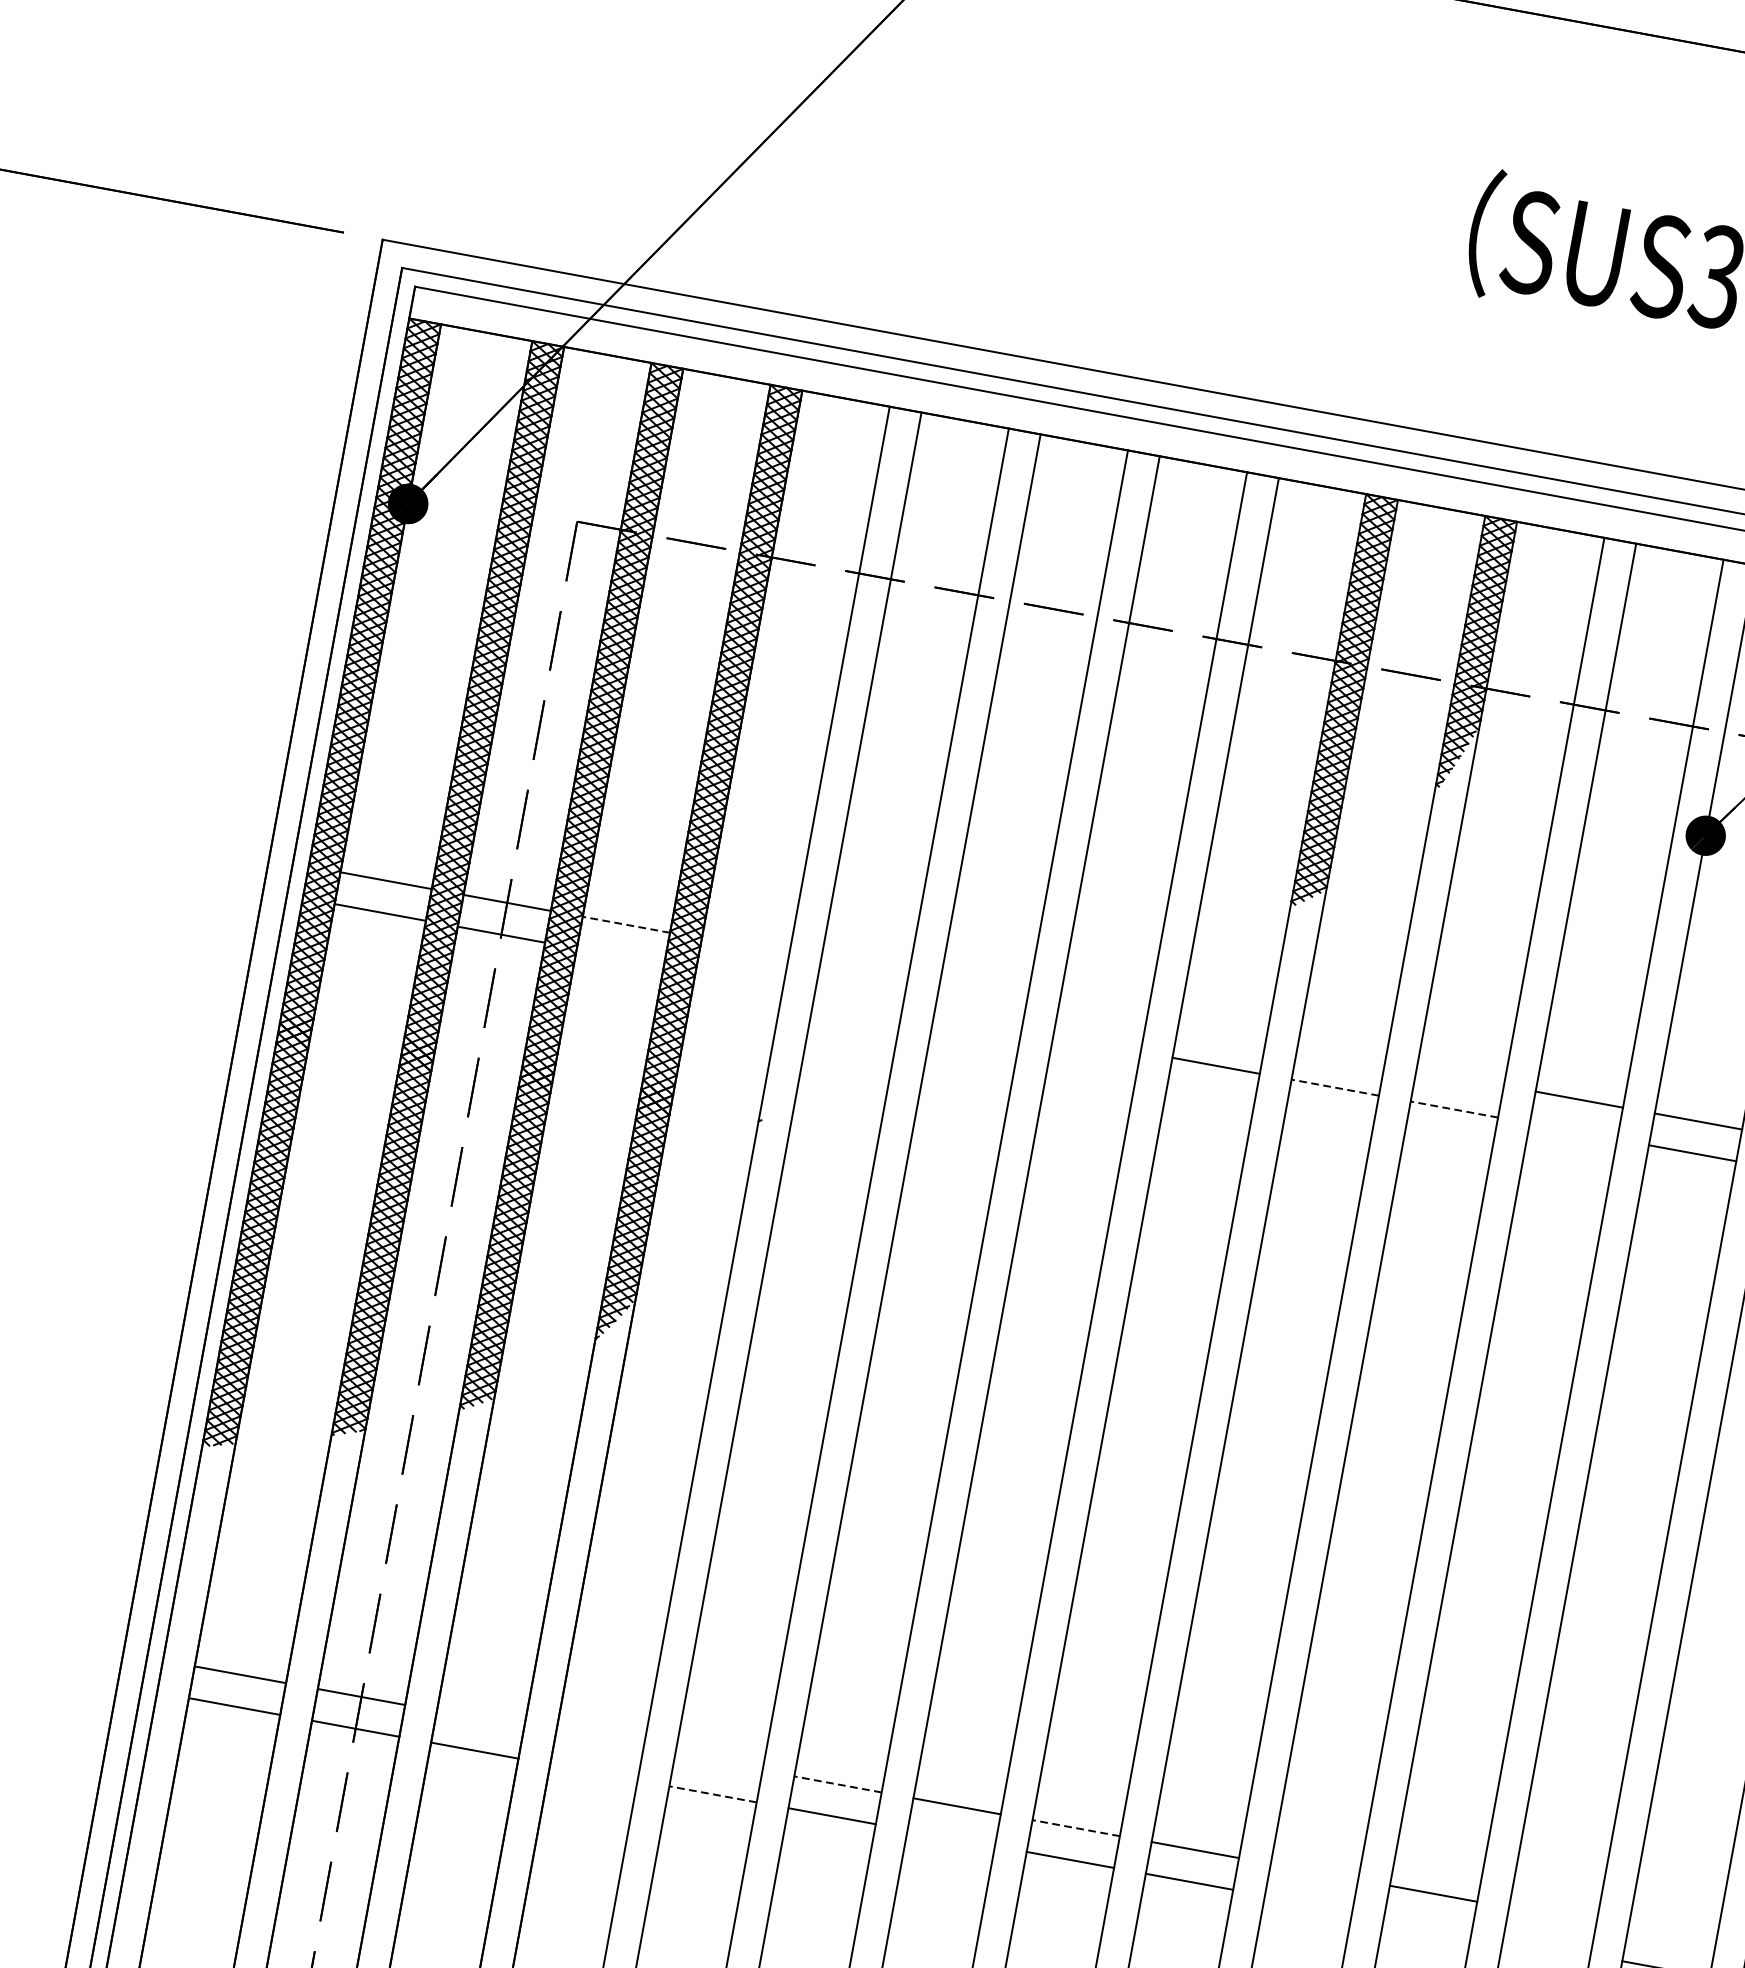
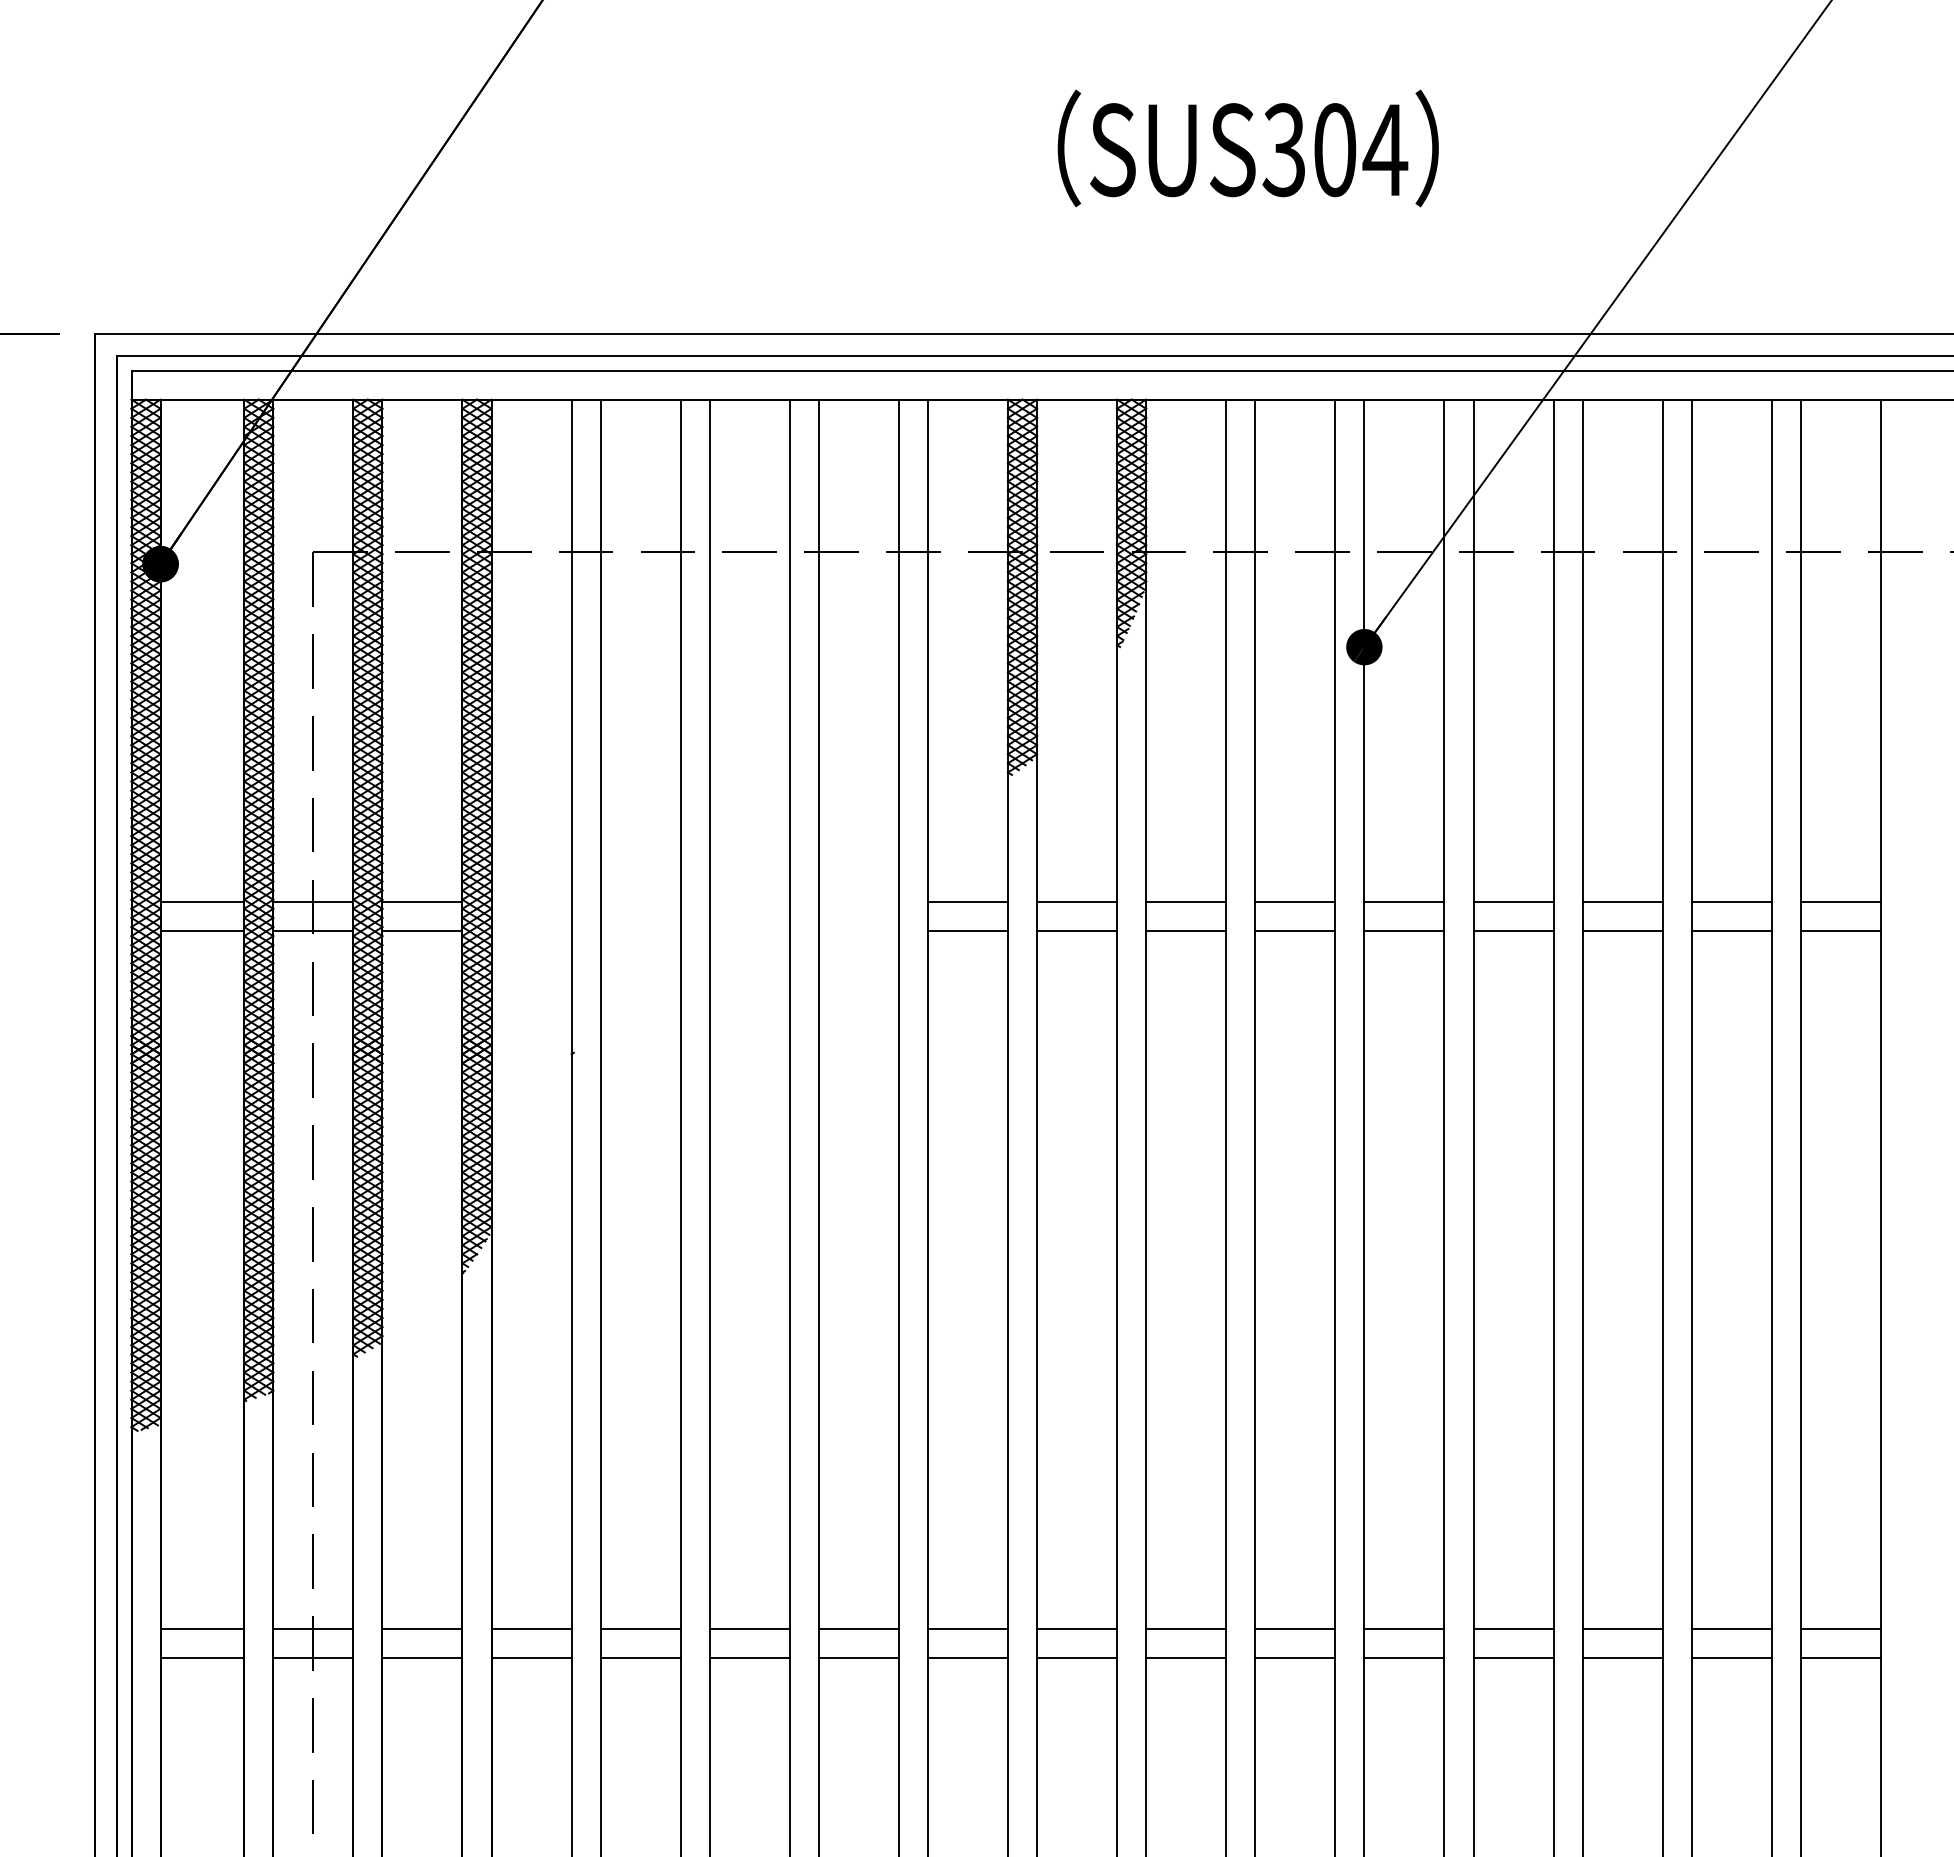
line: (625, 924) -> (421, 901), dashed -> solid
line: (620, 956) -> (422, 930), added
line: (1221, 1033) -> (967, 901), added
line: (1341, 1055) -> (1077, 901), added
line: (1460, 1077) -> (1186, 901), added
line: (1334, 1087) -> (1076, 930), dashed -> solid
line: (1453, 1109) -> (1185, 930), dashed -> solid
line: (1573, 1131) -> (1295, 930), added
line: (480, 1718) -> (422, 1628), added
line: (599, 1740) -> (531, 1628), added
line: (718, 1762) -> (640, 1628), added
line: (593, 1773) -> (531, 1658), added
line: (837, 1783) -> (749, 1628), dashed -> solid
line: (712, 1794) -> (640, 1658), dashed -> solid
line: (1075, 1827) -> (967, 1628), dashed -> solid
line: (950, 1838) -> (858, 1658), added
line: (1314, 1871) -> (1186, 1628), added
line: (1308, 1904) -> (1186, 1658), added
line: (1552, 1915) -> (1404, 1628), added
line: (1427, 1926) -> (1295, 1658), added
line: (1671, 1937) -> (1513, 1628), added
line: (1546, 1947) -> (1404, 1658), added

